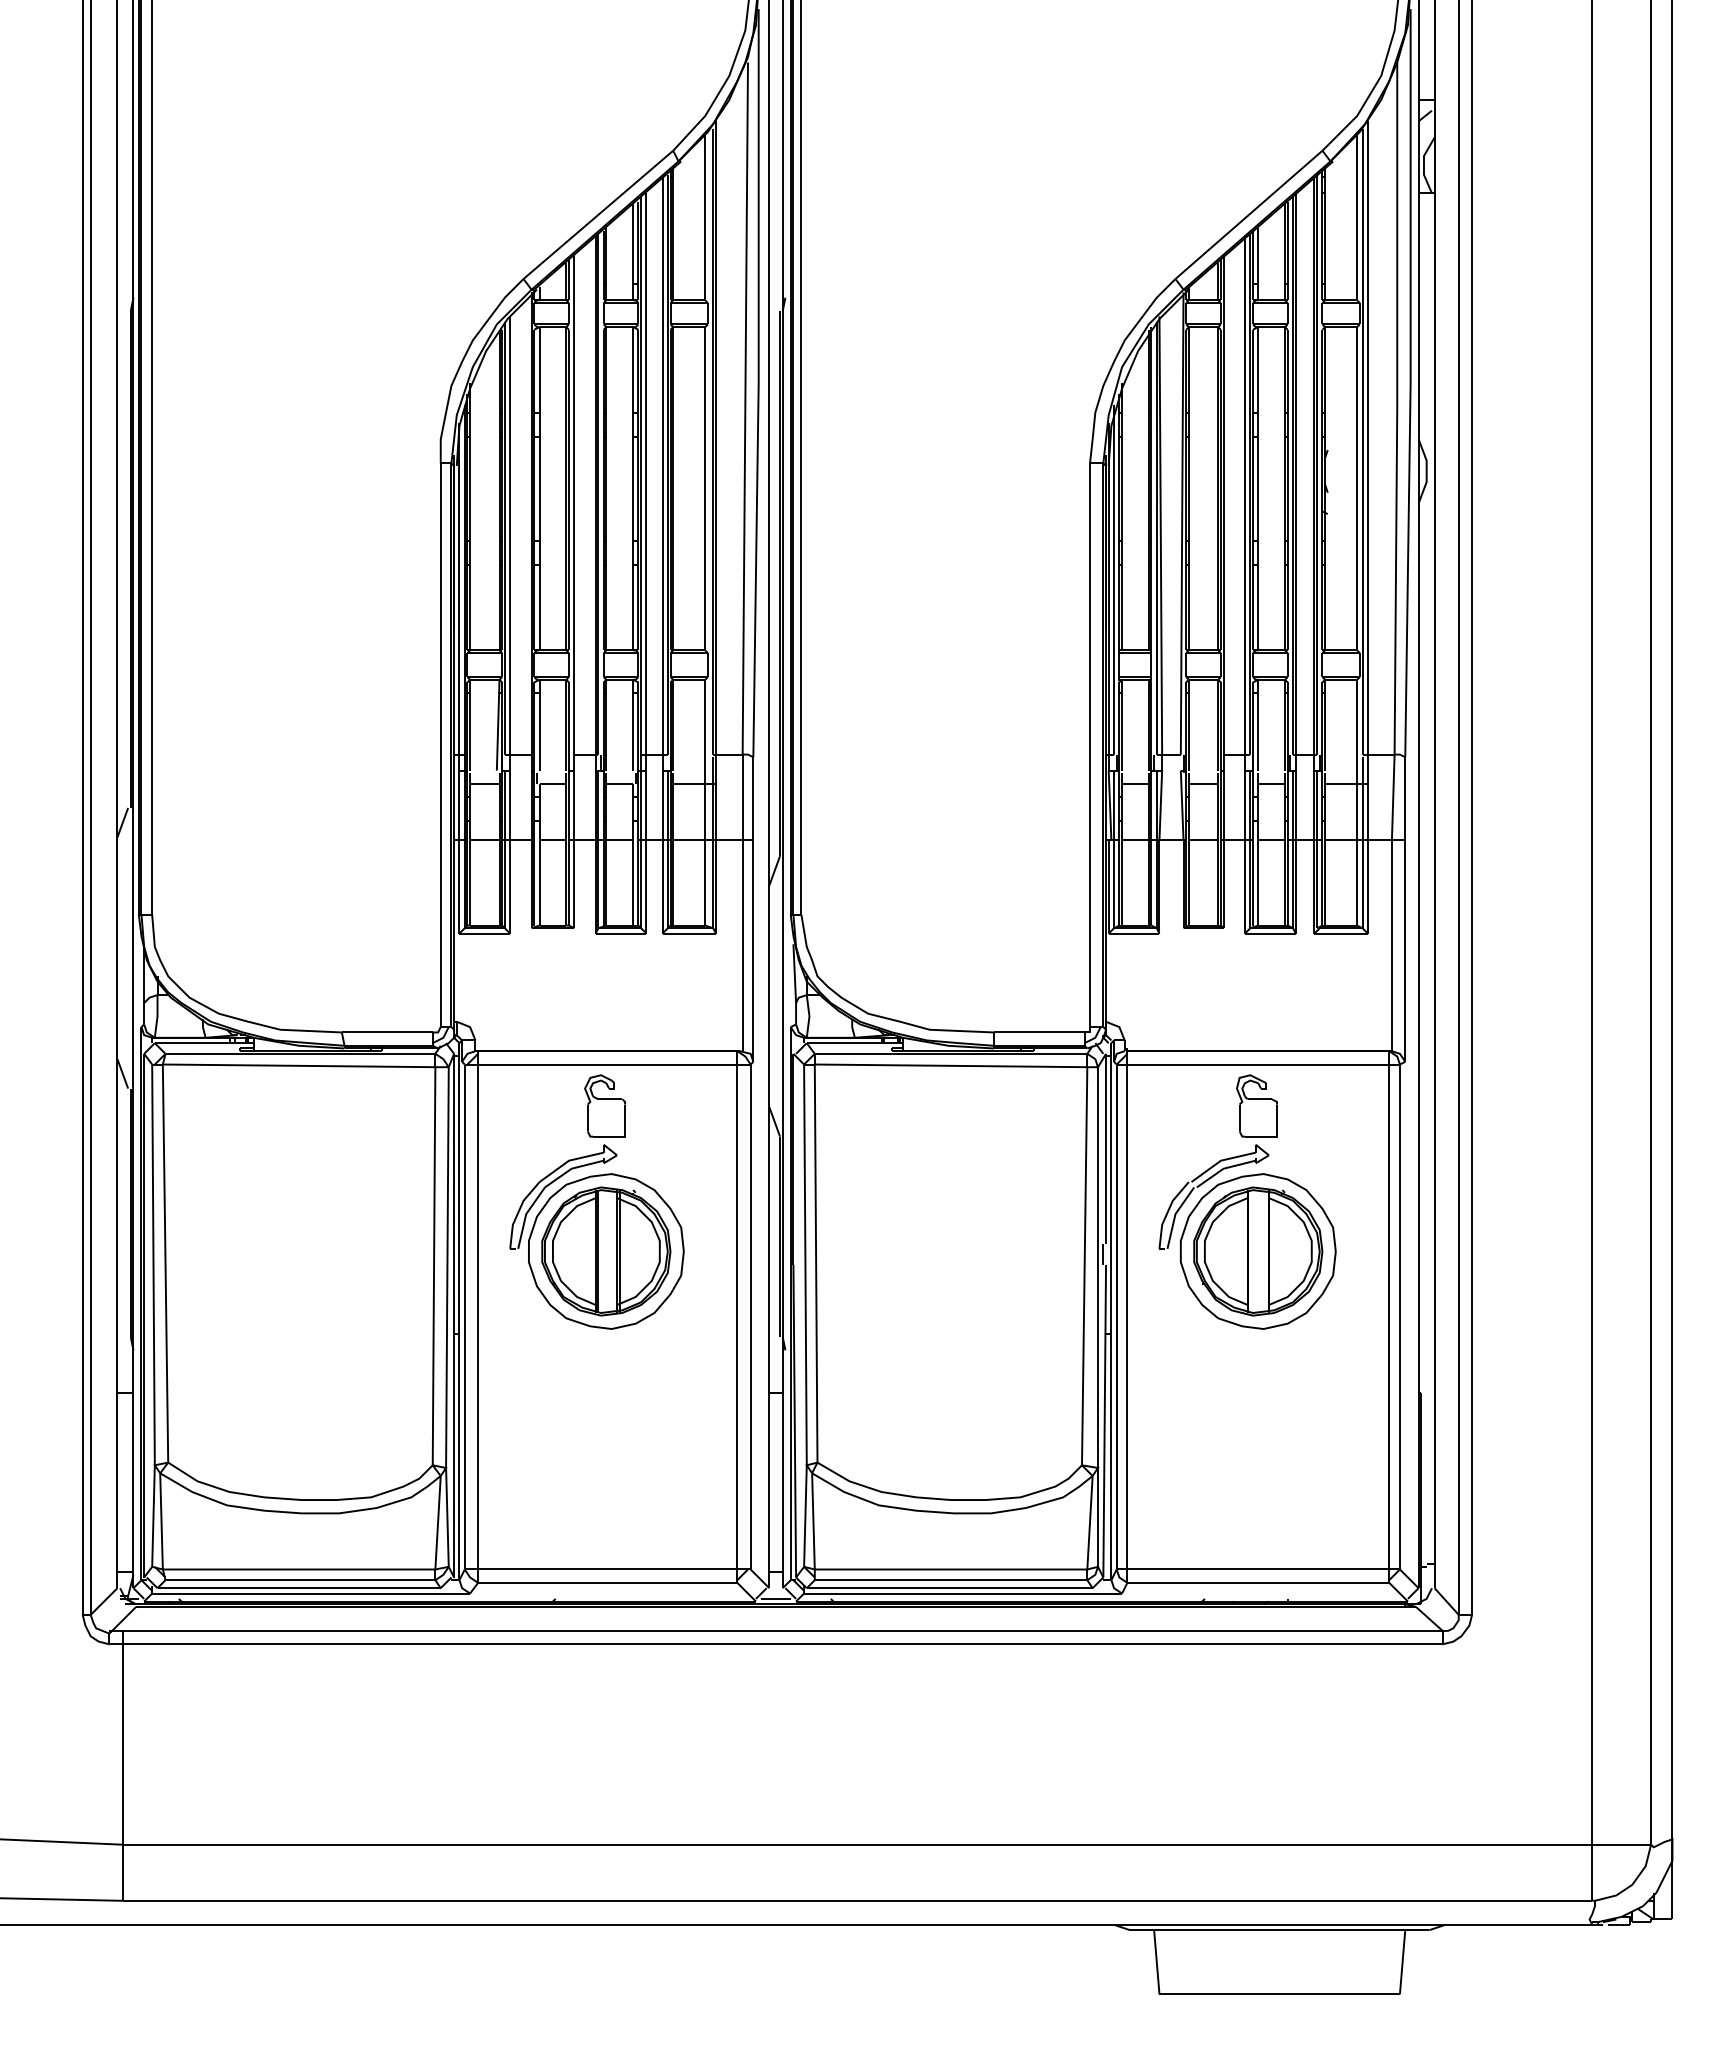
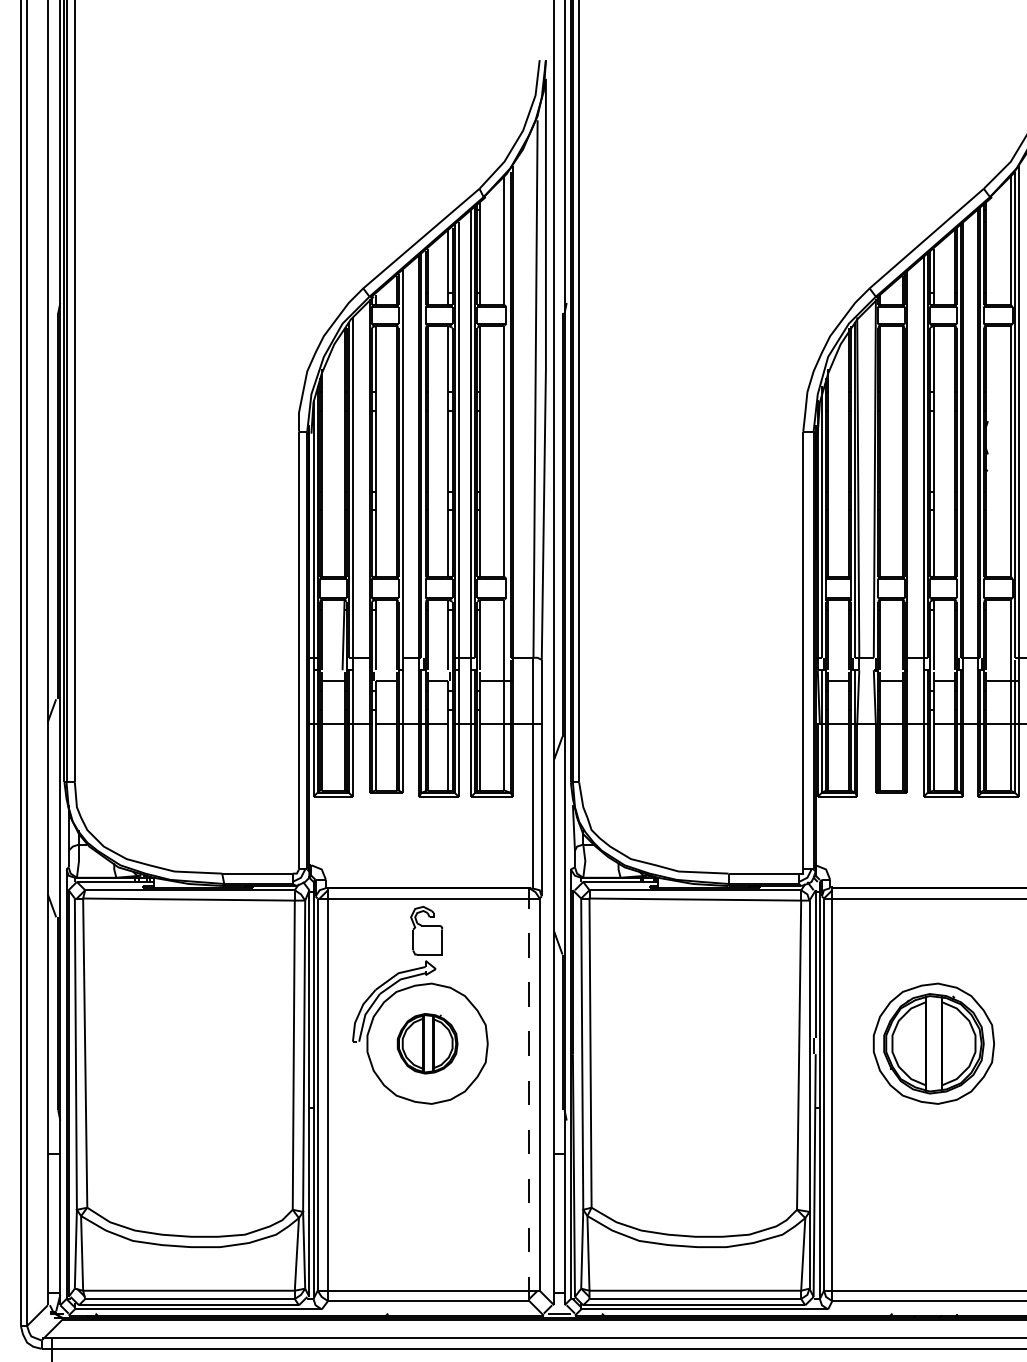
part: (1217, 1161) -> (902, 973), removed
part: (606, 1251) -> (427, 1043), size x0.6
line: (737, 1317) -> (529, 1095), solid -> dashed

